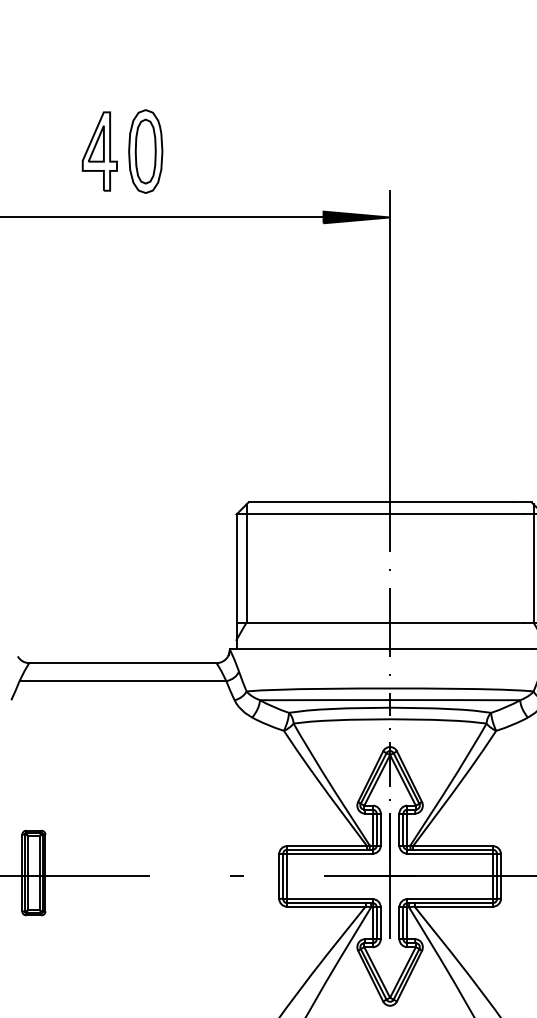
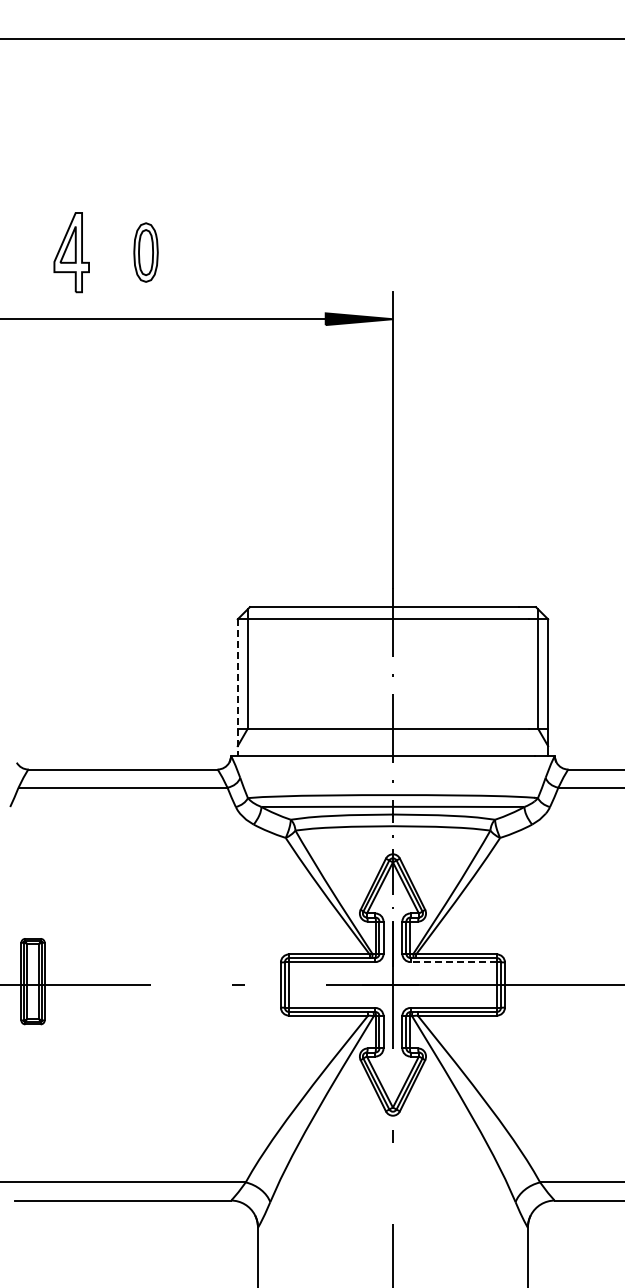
part: (99, 151) -> (71, 252), moved
part: (145, 151) -> (145, 252), size x0.7
line: (236, 581) -> (237, 687), solid -> dashed
line: (450, 854) -> (453, 962), solid -> dashed

